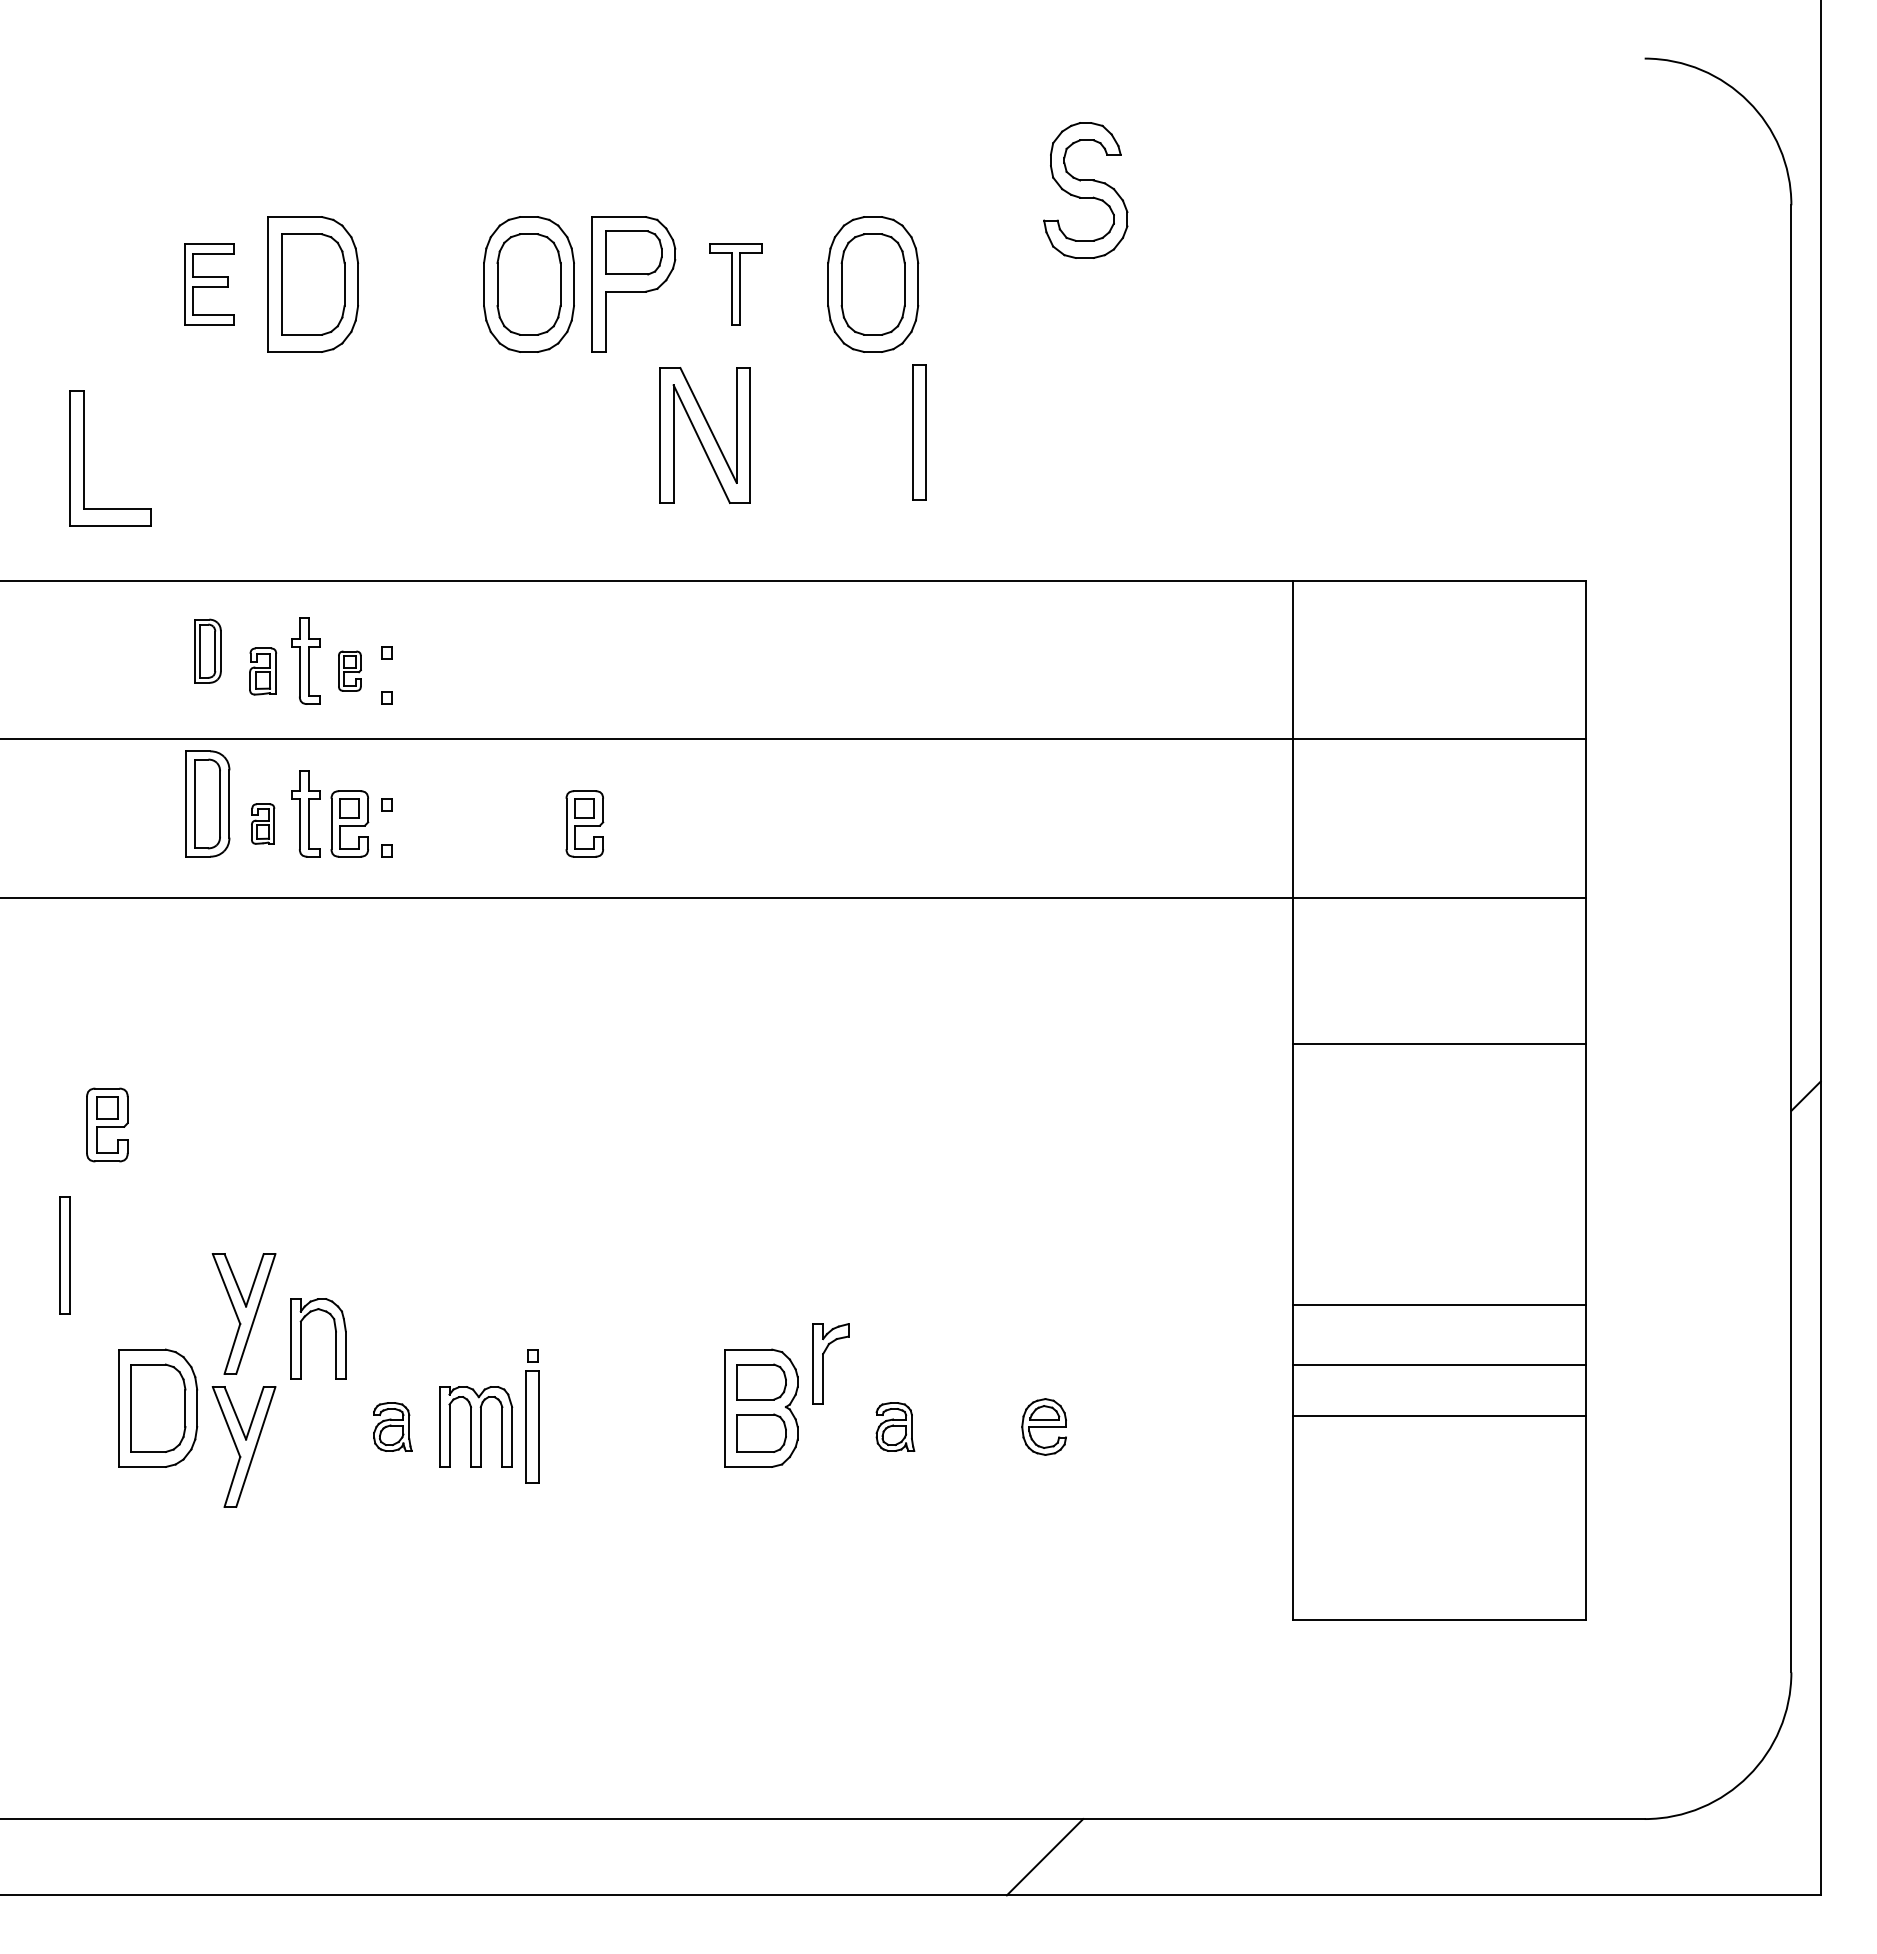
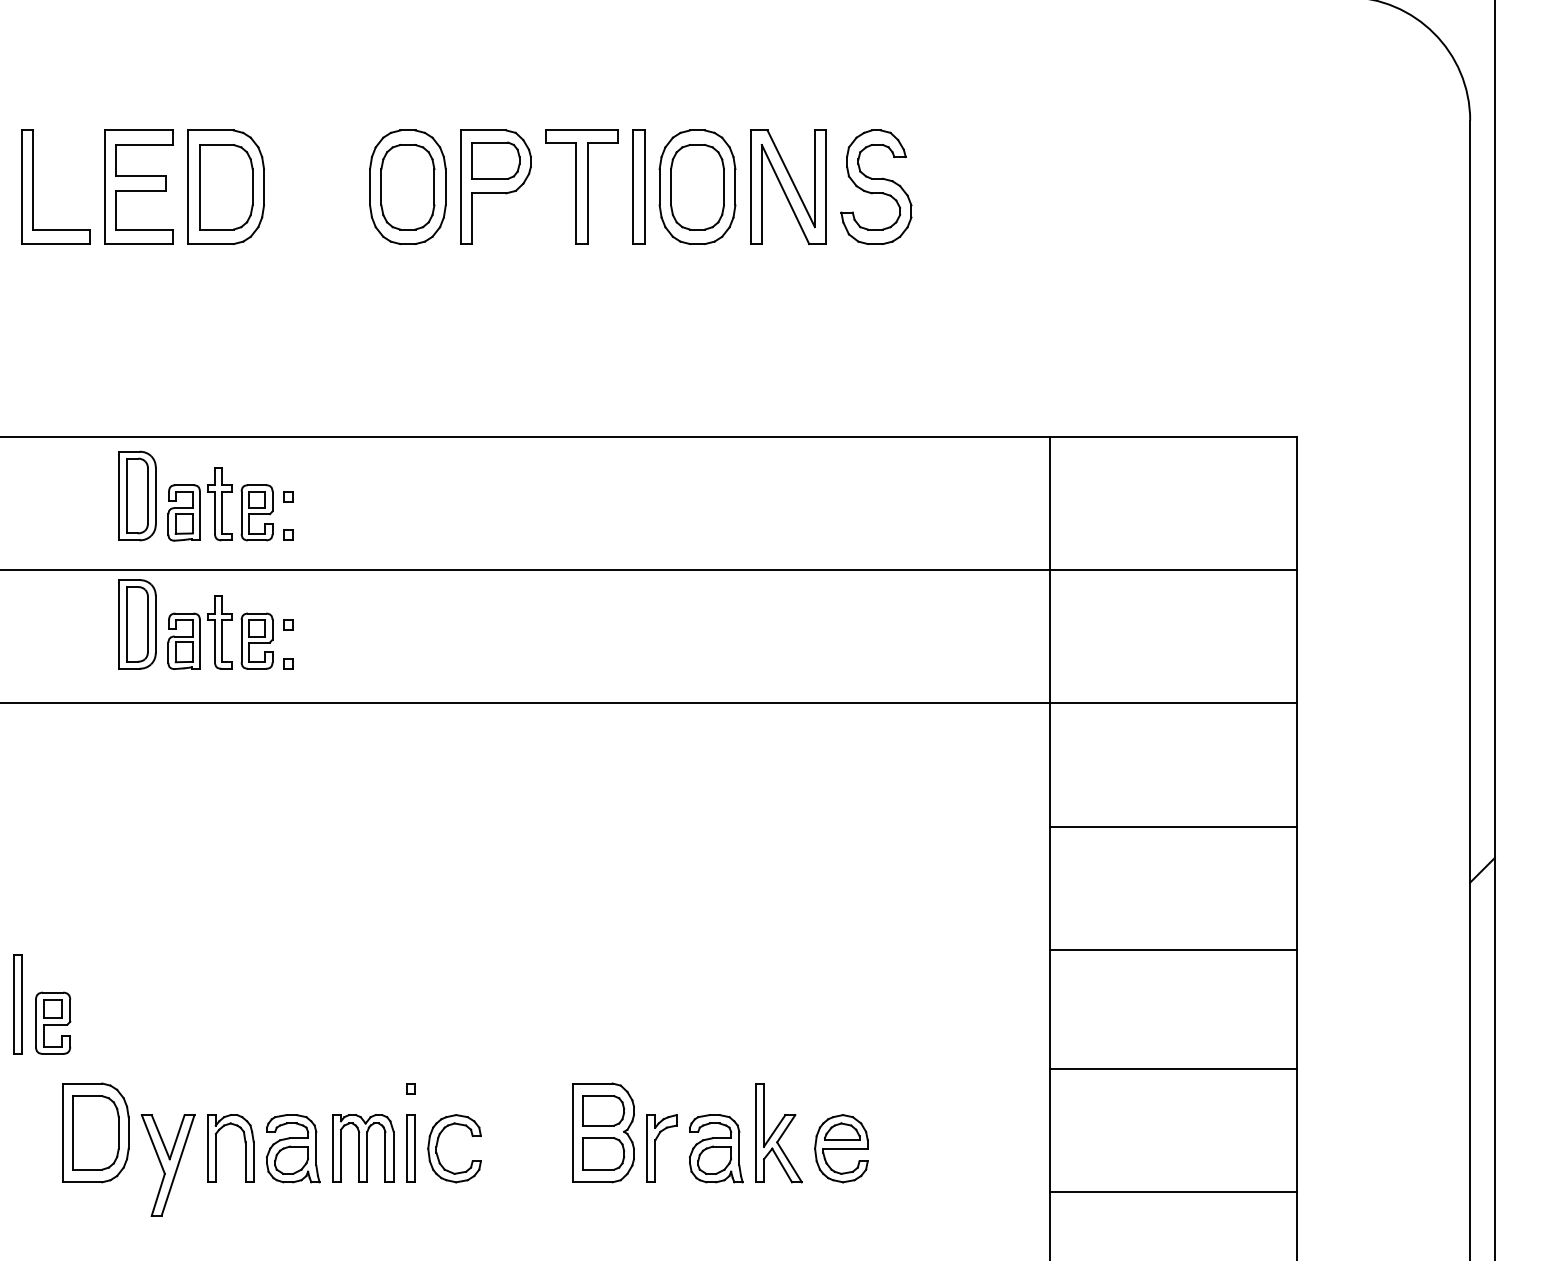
part: (1085, 190) -> (876, 187), moved
part: (209, 284) -> (139, 187), size x1.67
part: (735, 284) -> (581, 187), size x1.67
part: (919, 432) -> (638, 187), moved
part: (704, 435) -> (787, 187), moved
part: (84, 458) -> (33, 187), moved
part: (207, 650) -> (137, 495), size x1.67
part: (349, 670) -> (256, 512), size x1.67
part: (262, 671) -> (183, 512), size x1.43
part: (262, 823) -> (183, 640), size x1.67
part: (584, 823) -> (454, 640), removed
part: (107, 1124) -> (53, 1022), moved
line: (1439, 1305) -> (1174, 950), moved
part: (243, 1313) -> (167, 1053), removed
part: (301, 1338) -> (216, 1148), moved
part: (823, 1363) -> (655, 1148), moved
line: (1439, 1364) -> (1174, 1191), moved
part: (969, 1408) -> (778, 1133), added
line: (1439, 1416) -> (1174, 1069), moved
part: (564, 1423) -> (437, 1145), added
part: (392, 1426) -> (293, 1148), size x1.67
part: (532, 1426) -> (410, 1148), size x0.71
part: (895, 1426) -> (716, 1148), size x1.67
part: (1043, 1426) -> (840, 1148), size x1.43

